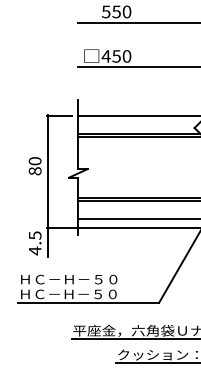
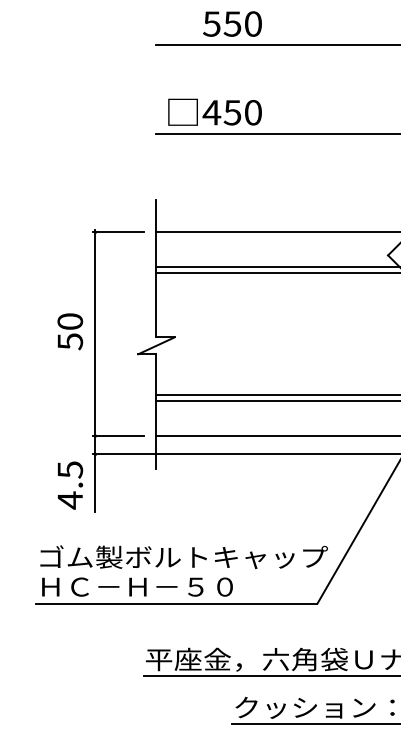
text: (34, 171) -> (68, 342), 80 -> 50
line: (59, 218) -> (118, 435), added
text: (92, 279) -> (184, 557), ＨＣ－Ｈ－５０ -> ゴム製ボルトキャップ

